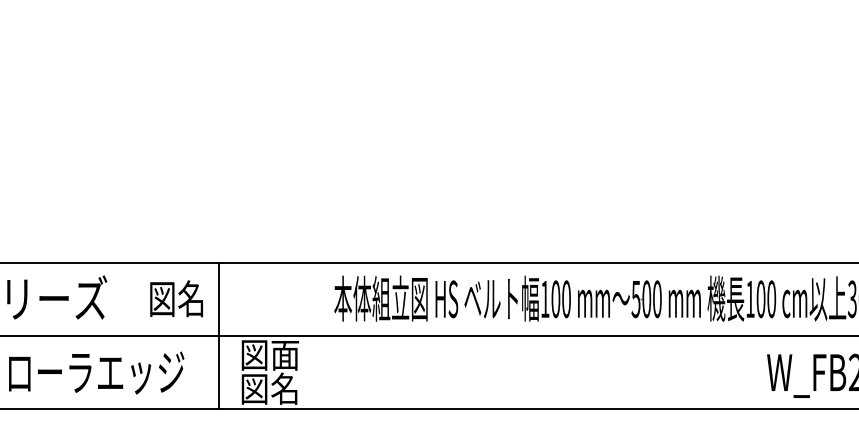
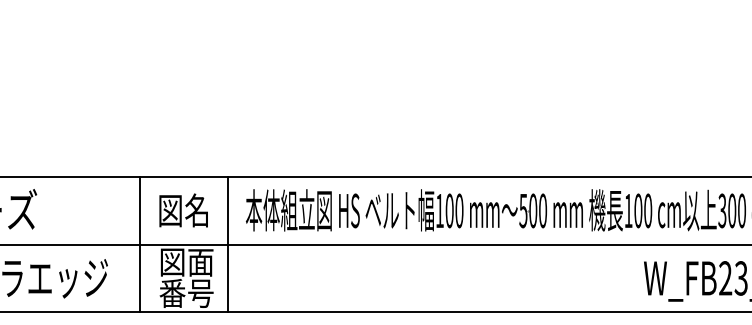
text: (176, 298) -> (183, 210), moved
line: (314, 335) -> (227, 244), added
text: (269, 388) -> (186, 292), 図名 -> 番号

